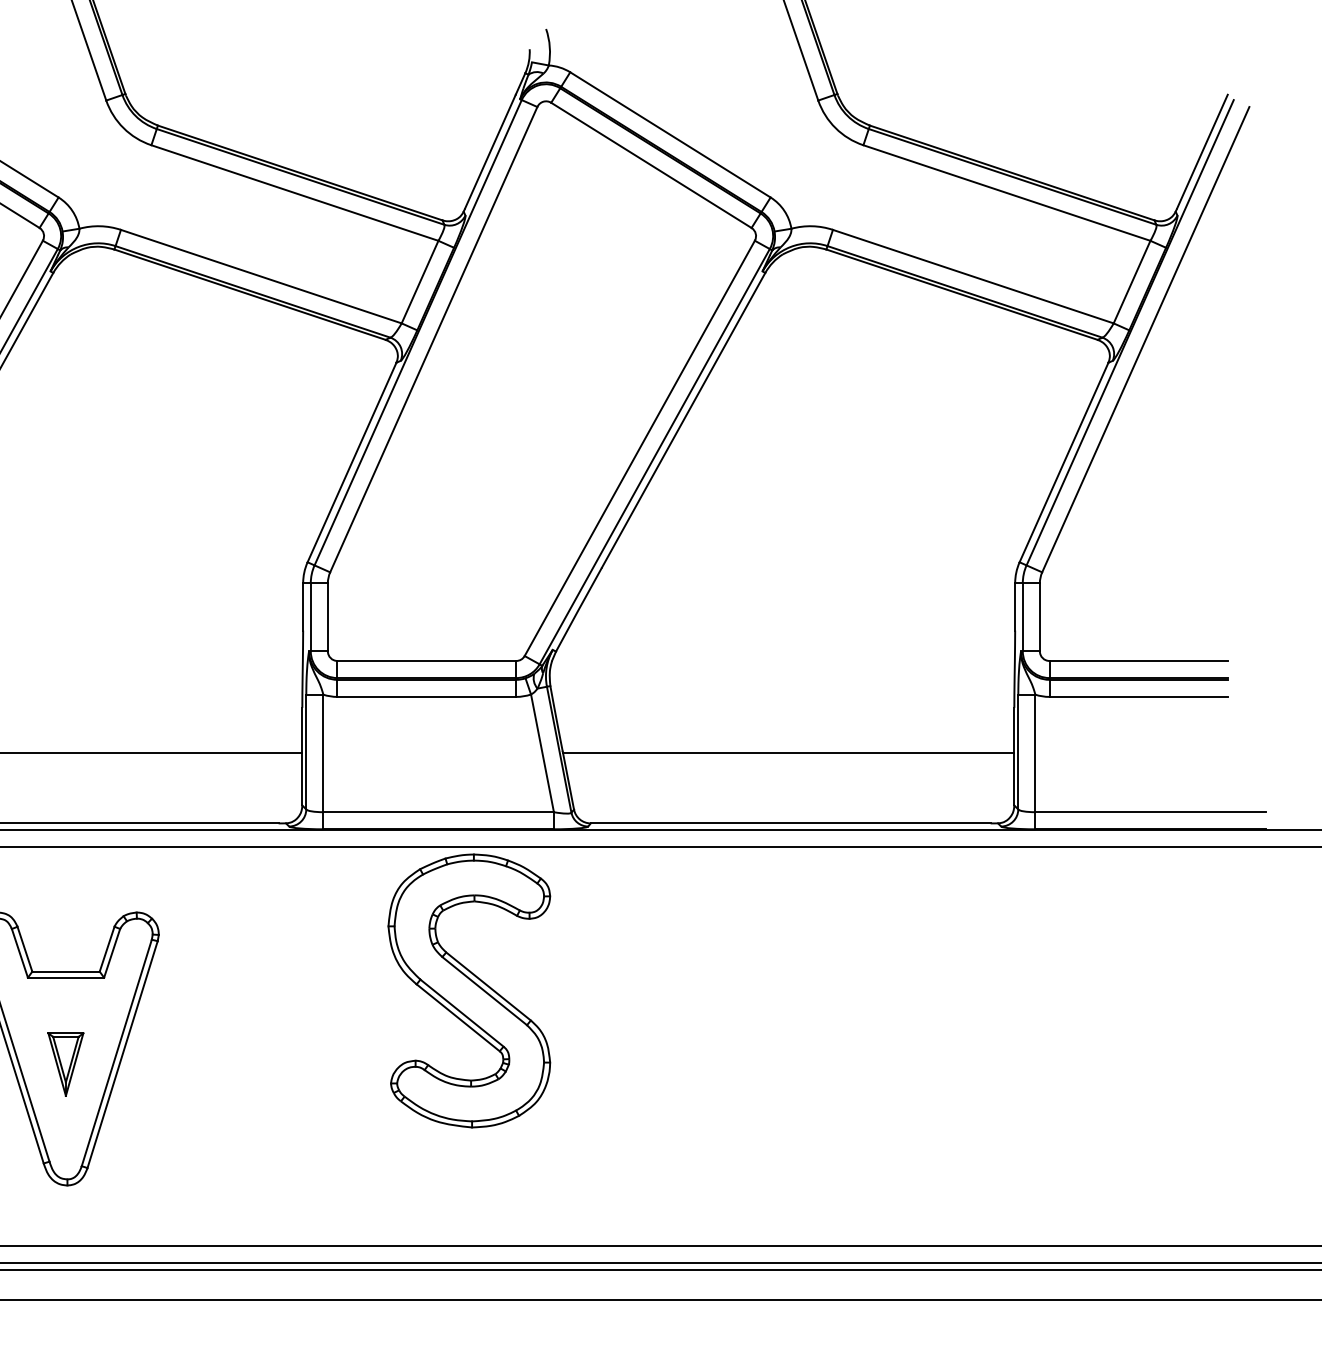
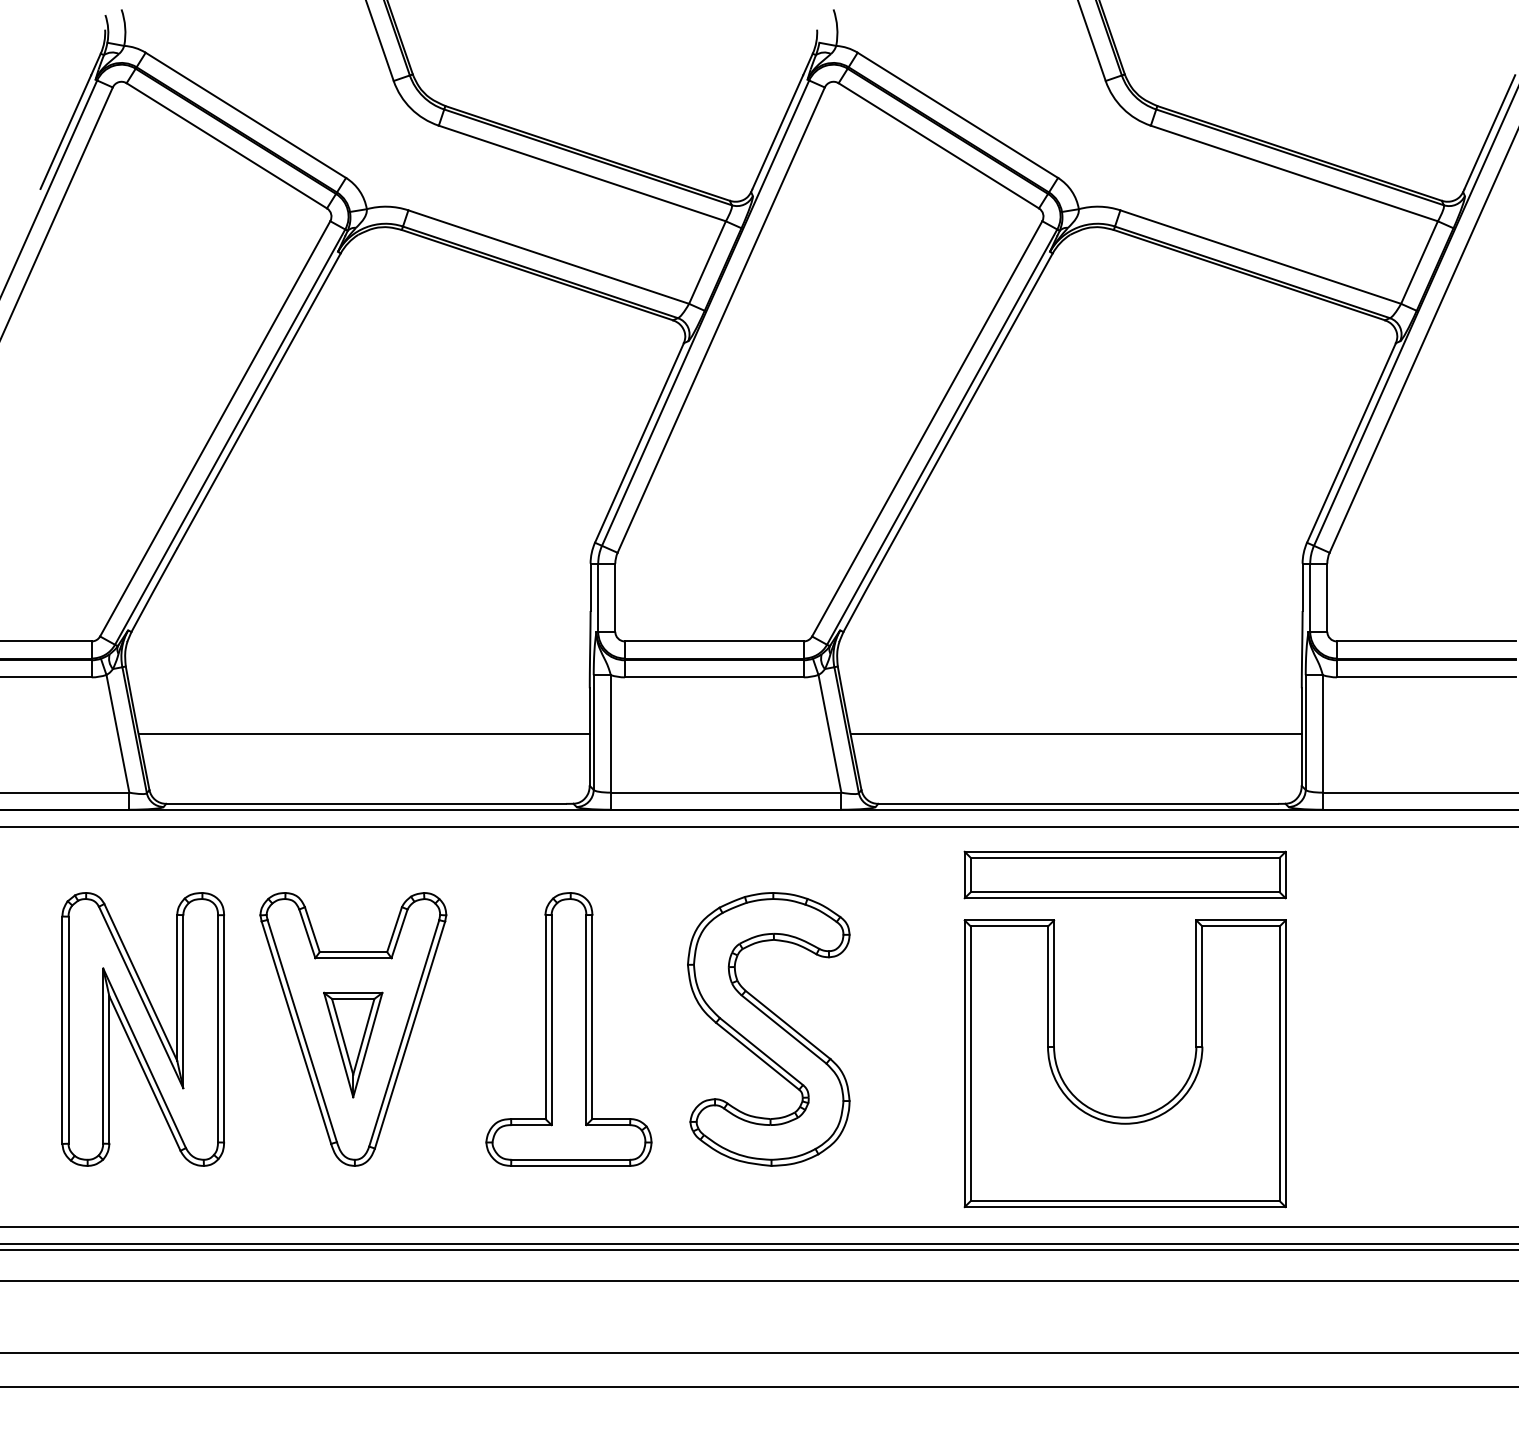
part: (837, 894) -> (1124, 874), added
part: (469, 991) -> (768, 1029), moved
part: (281, 1049) -> (568, 1029), added
part: (66, 1064) -> (353, 1044), size x1.67
part: (837, 1136) -> (1124, 1116), added

